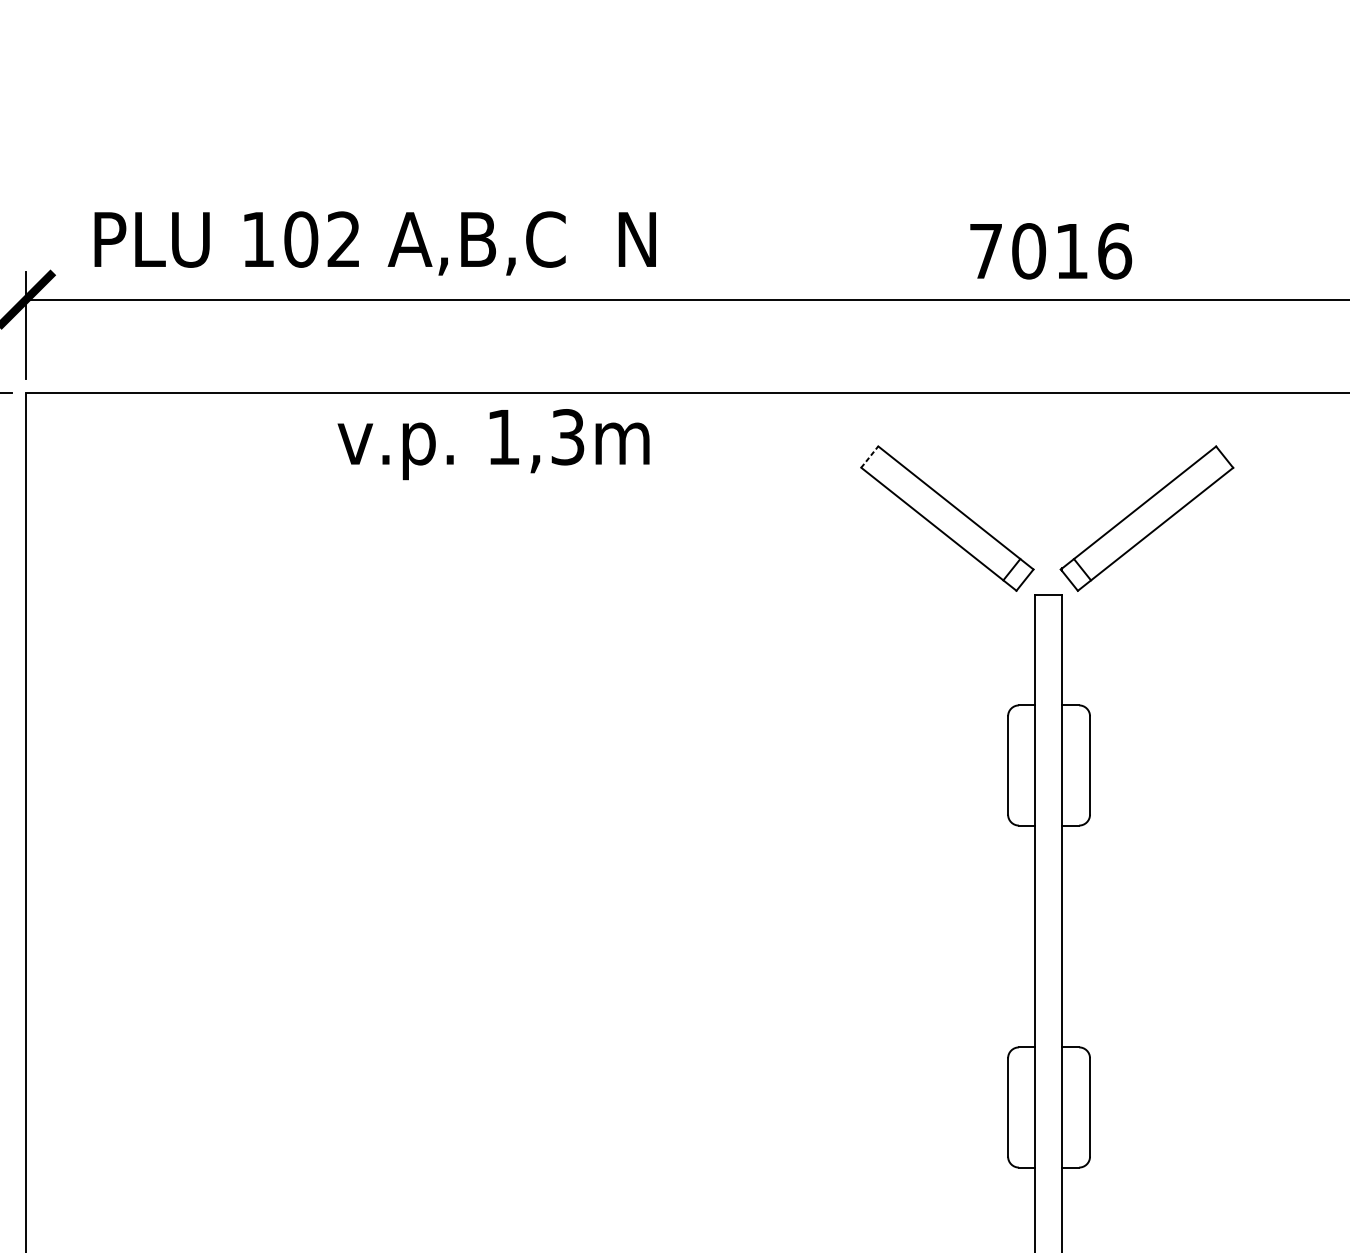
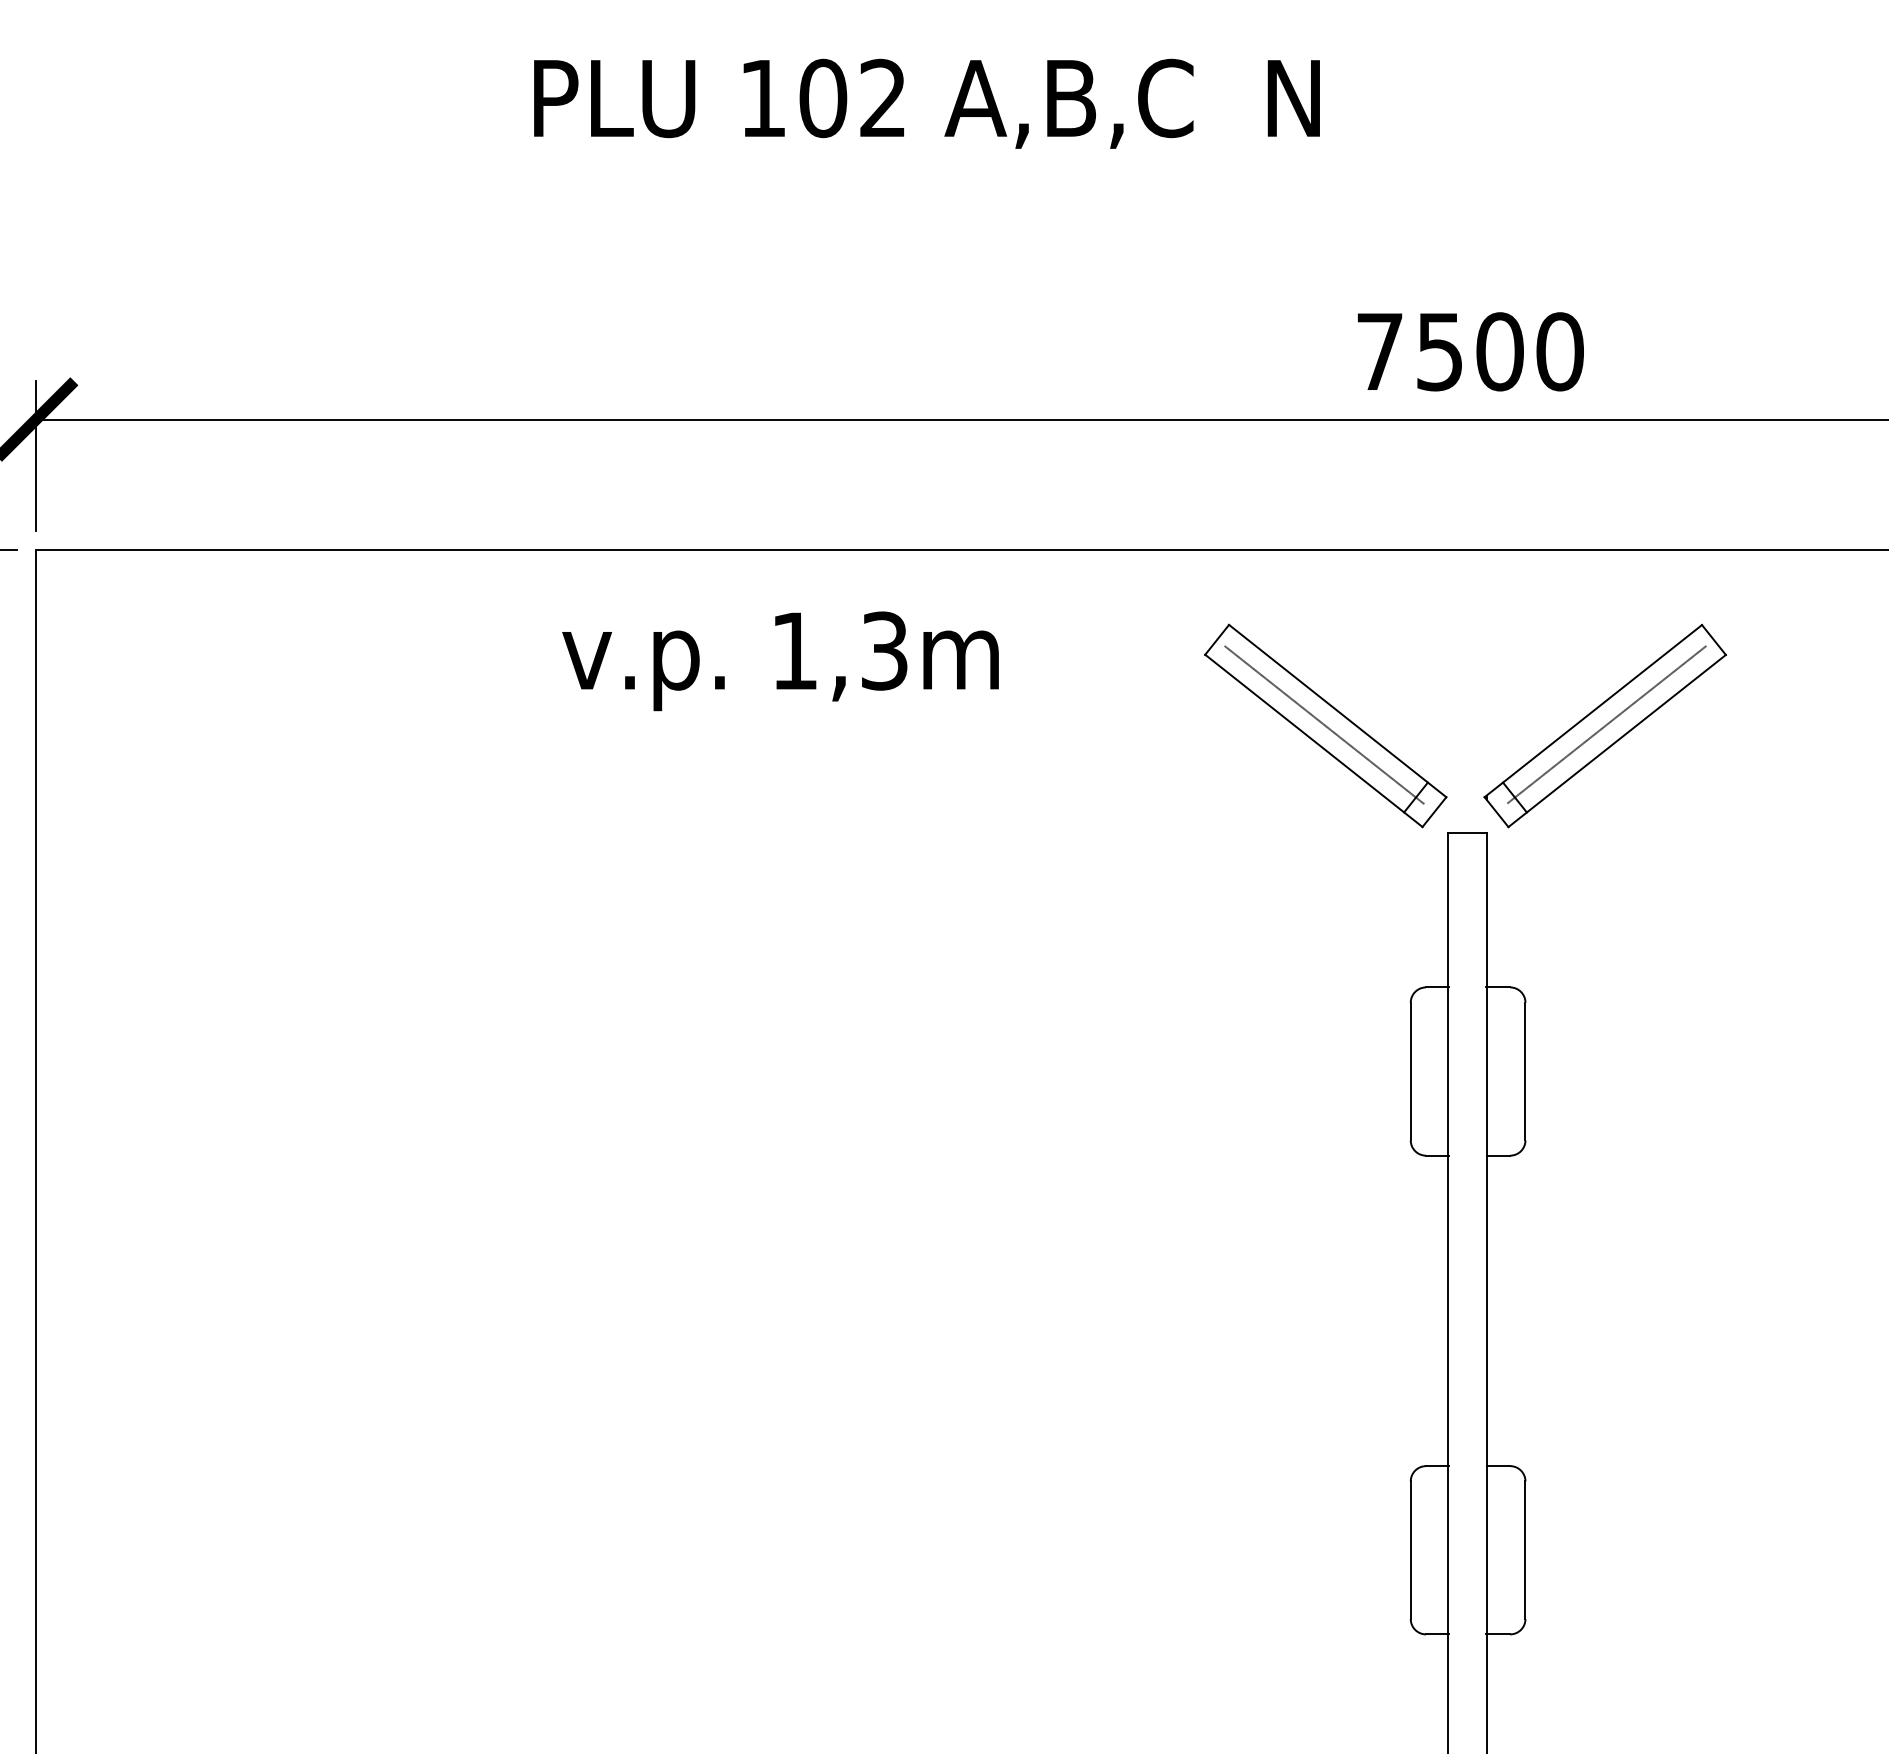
text: (374, 243) -> (926, 103), moved
text: (1072, 251) -> (1500, 351), 7016 -> 7500
text: (493, 444) -> (780, 661), moved
line: (870, 456) -> (1217, 639), dashed -> solid
line: (946, 517) -> (1324, 724), added
line: (1147, 517) -> (1606, 724), added

